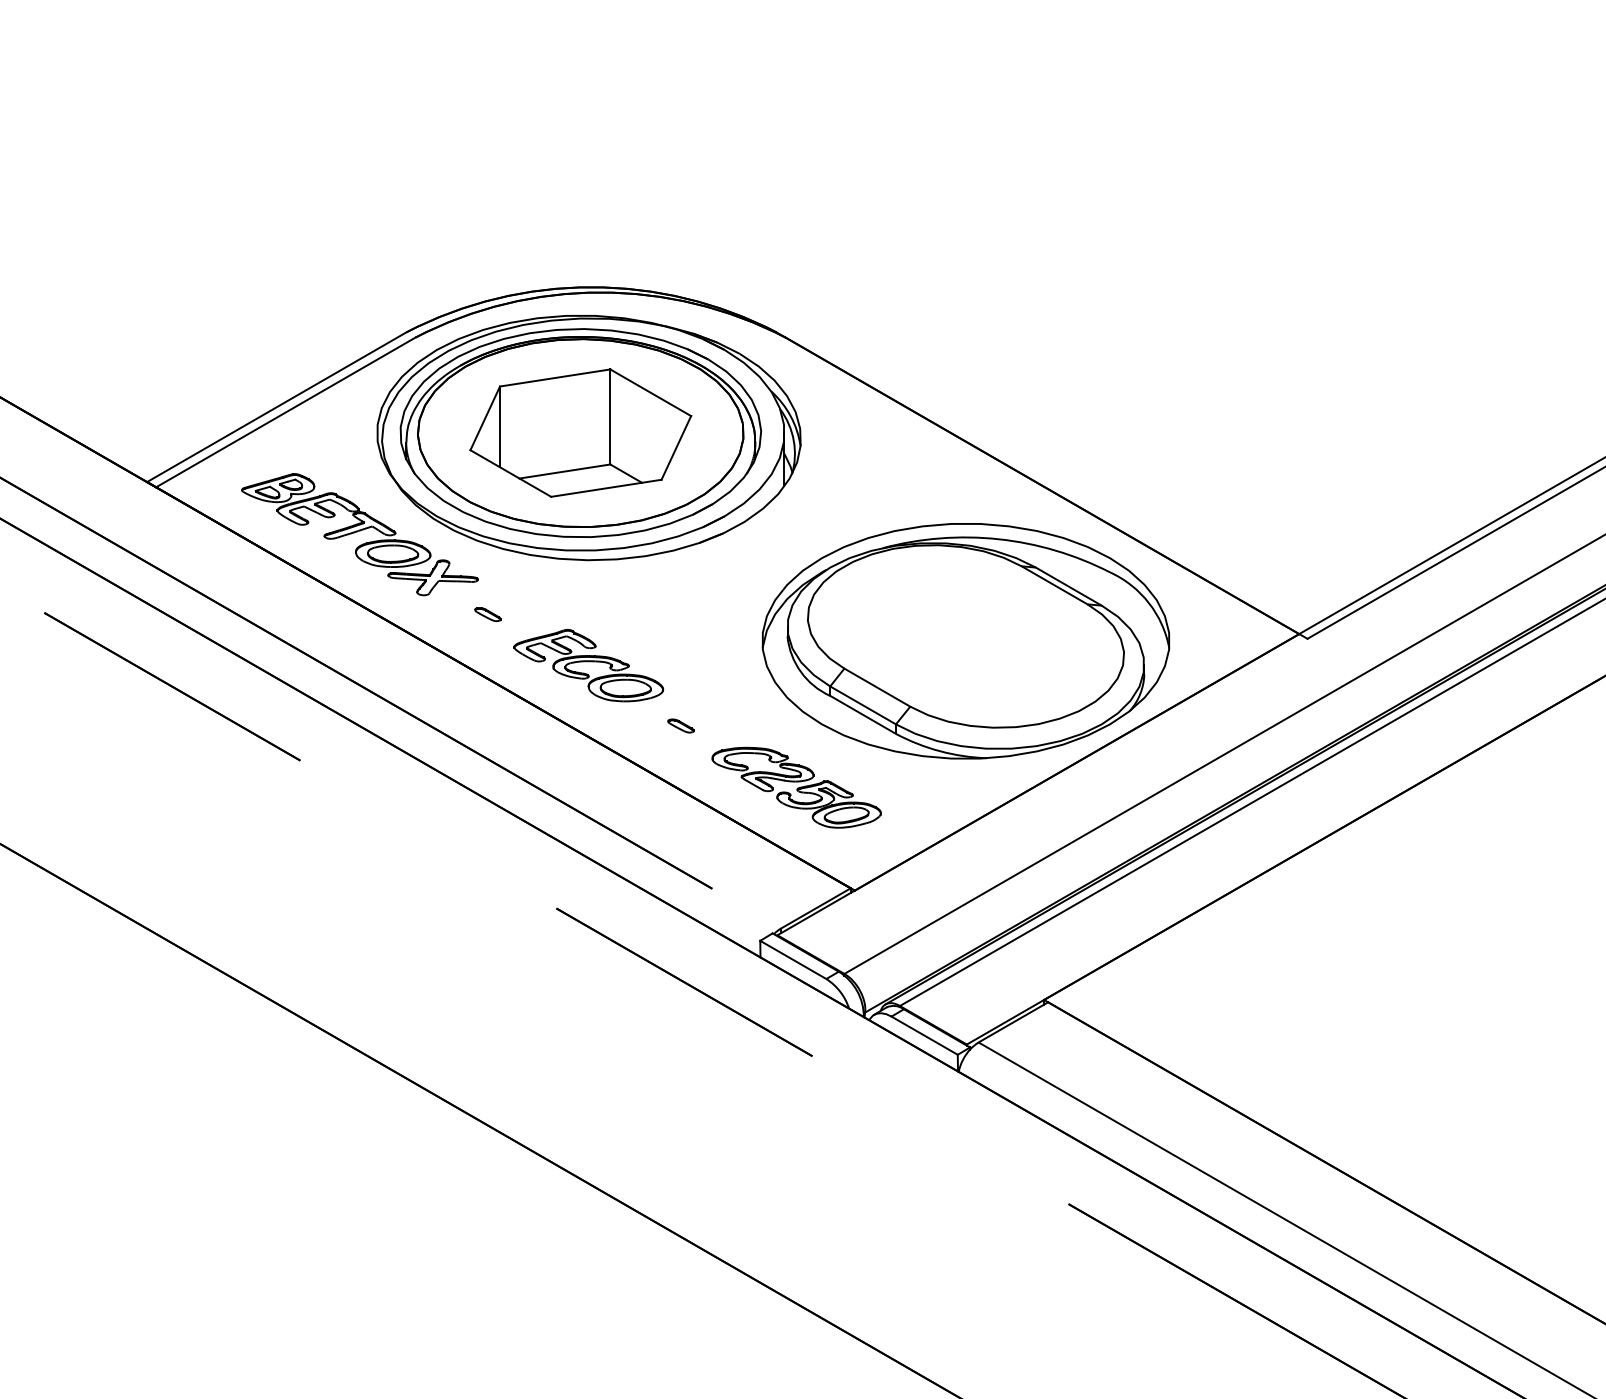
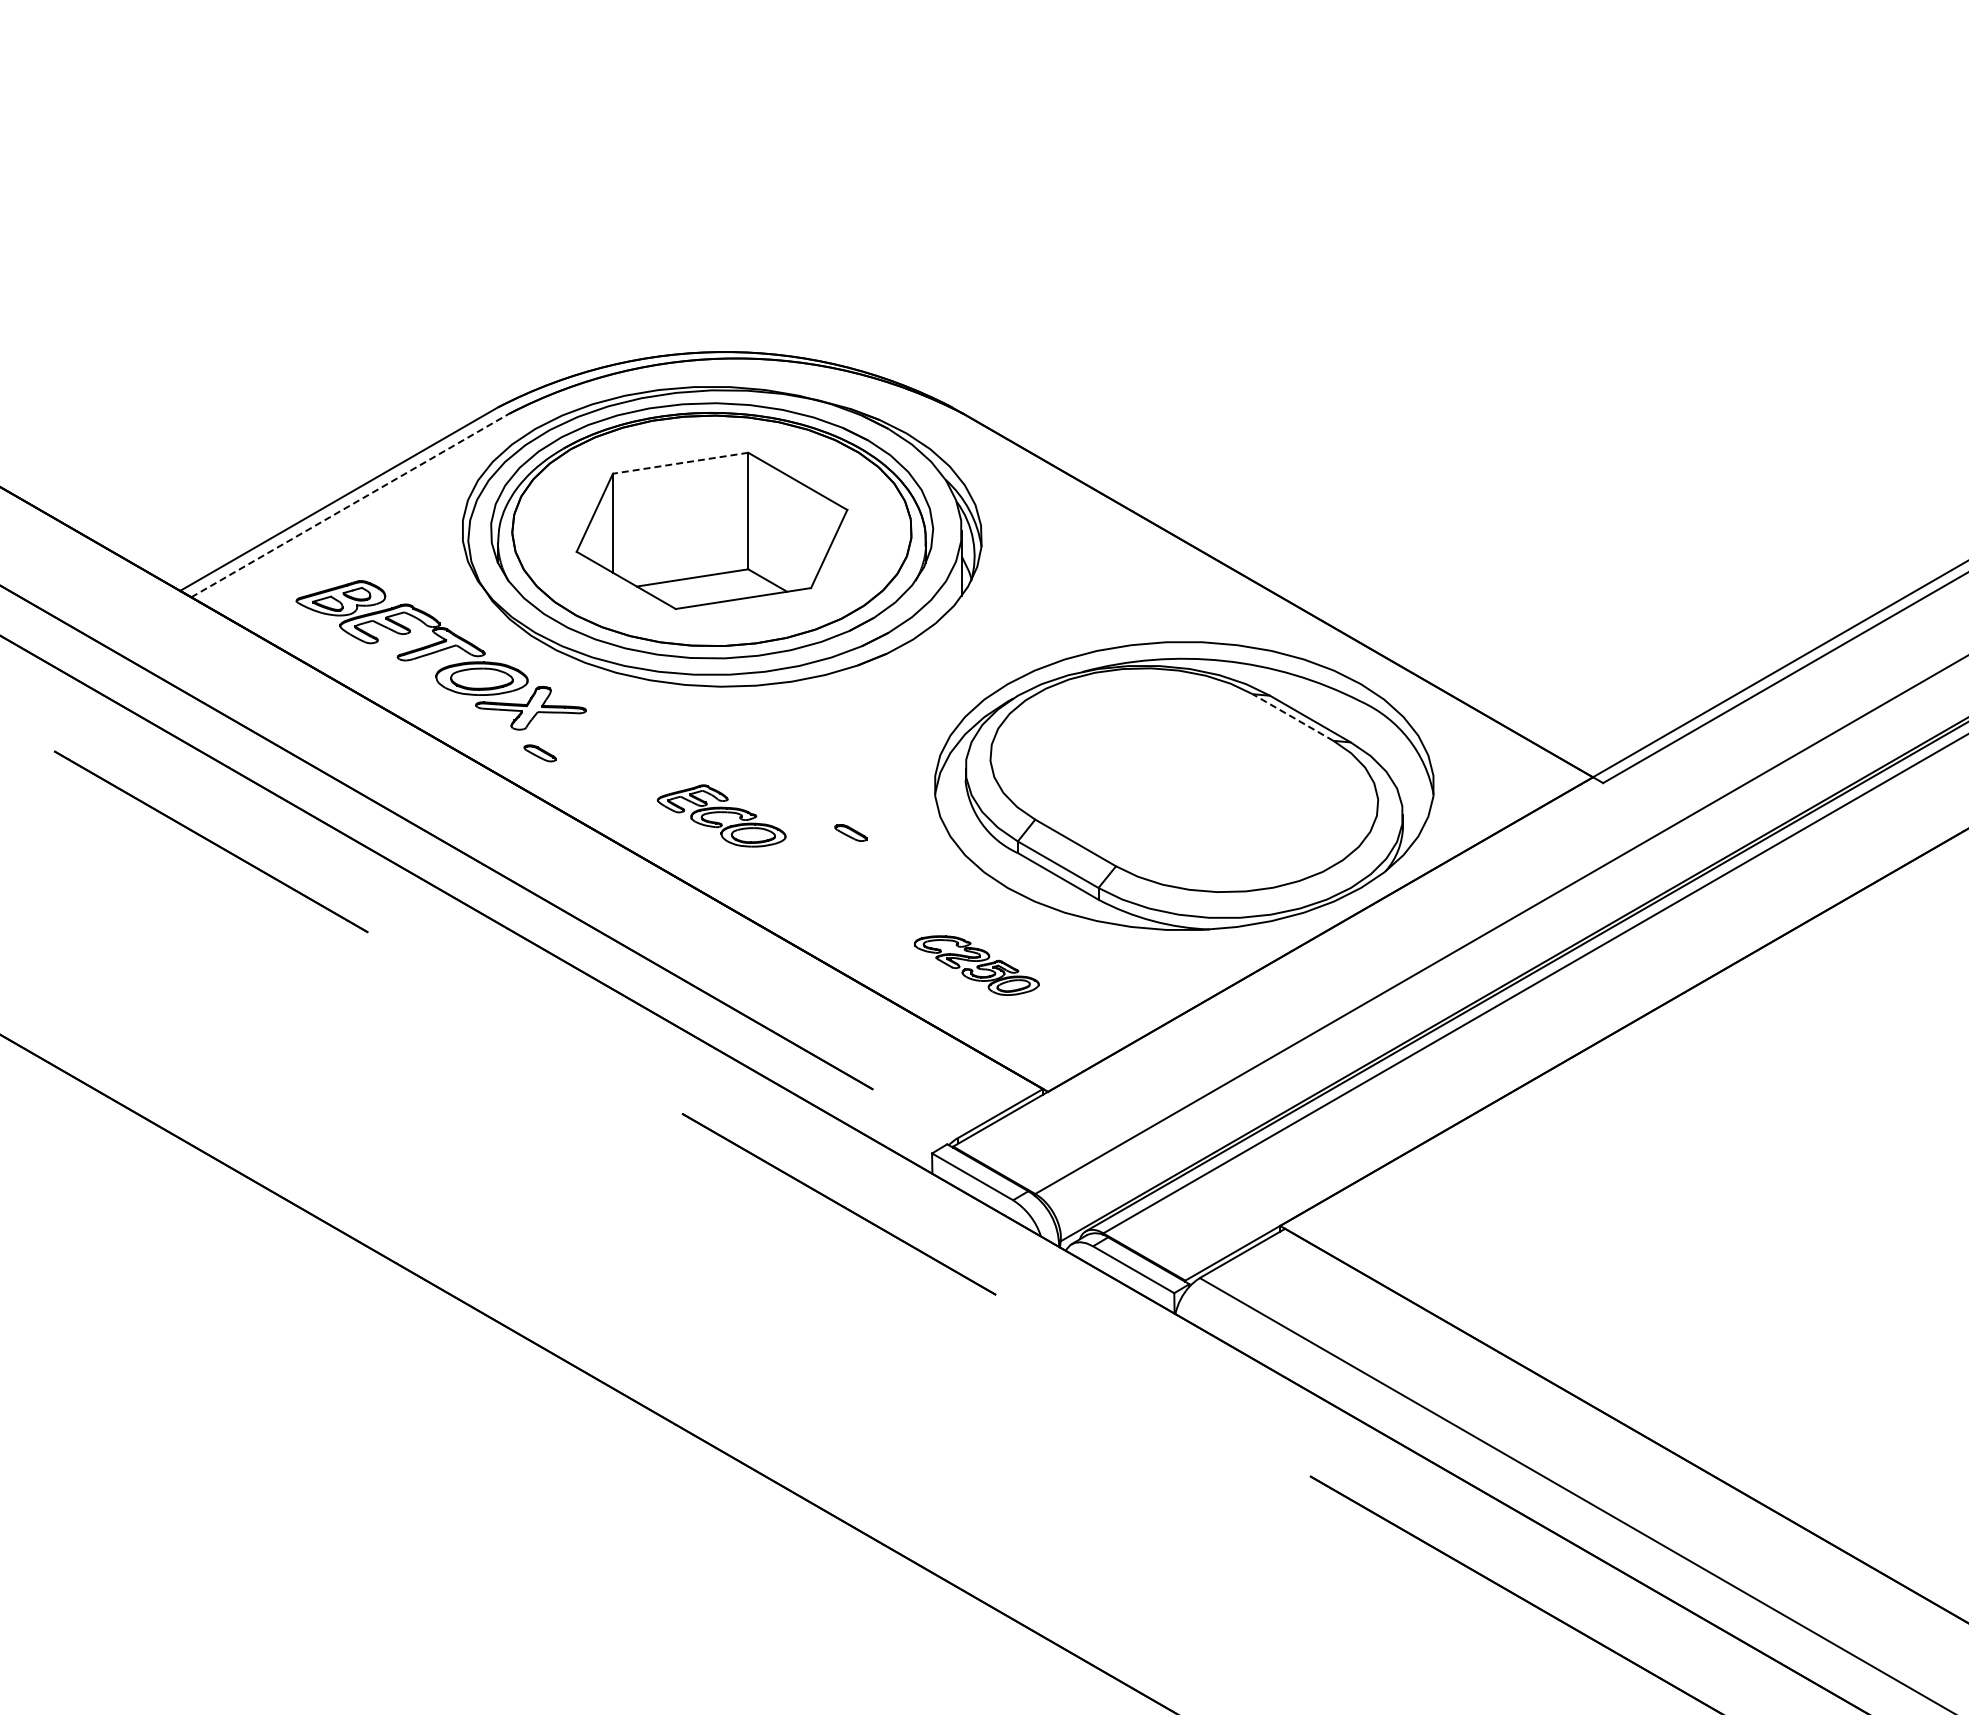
line: (555, 378) -> (680, 463), solid -> dashed
line: (285, 412) -> (350, 505), solid -> dashed
line: (1054, 585) -> (1293, 717), solid -> dashed
part: (487, 614) -> (539, 753), moved
part: (588, 665) -> (721, 815), size x0.7
part: (680, 725) -> (850, 832), moved
part: (796, 787) -> (976, 965), size x0.6

